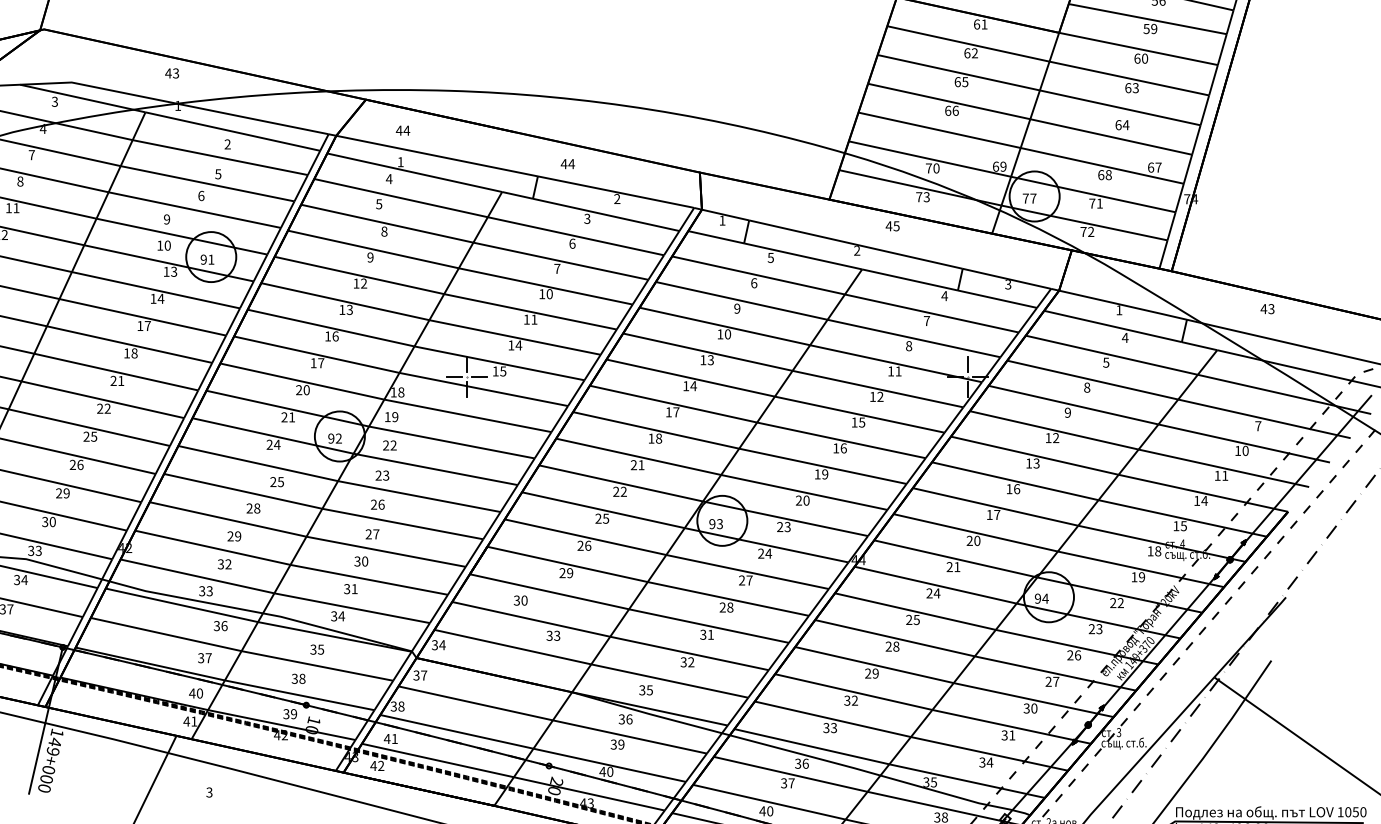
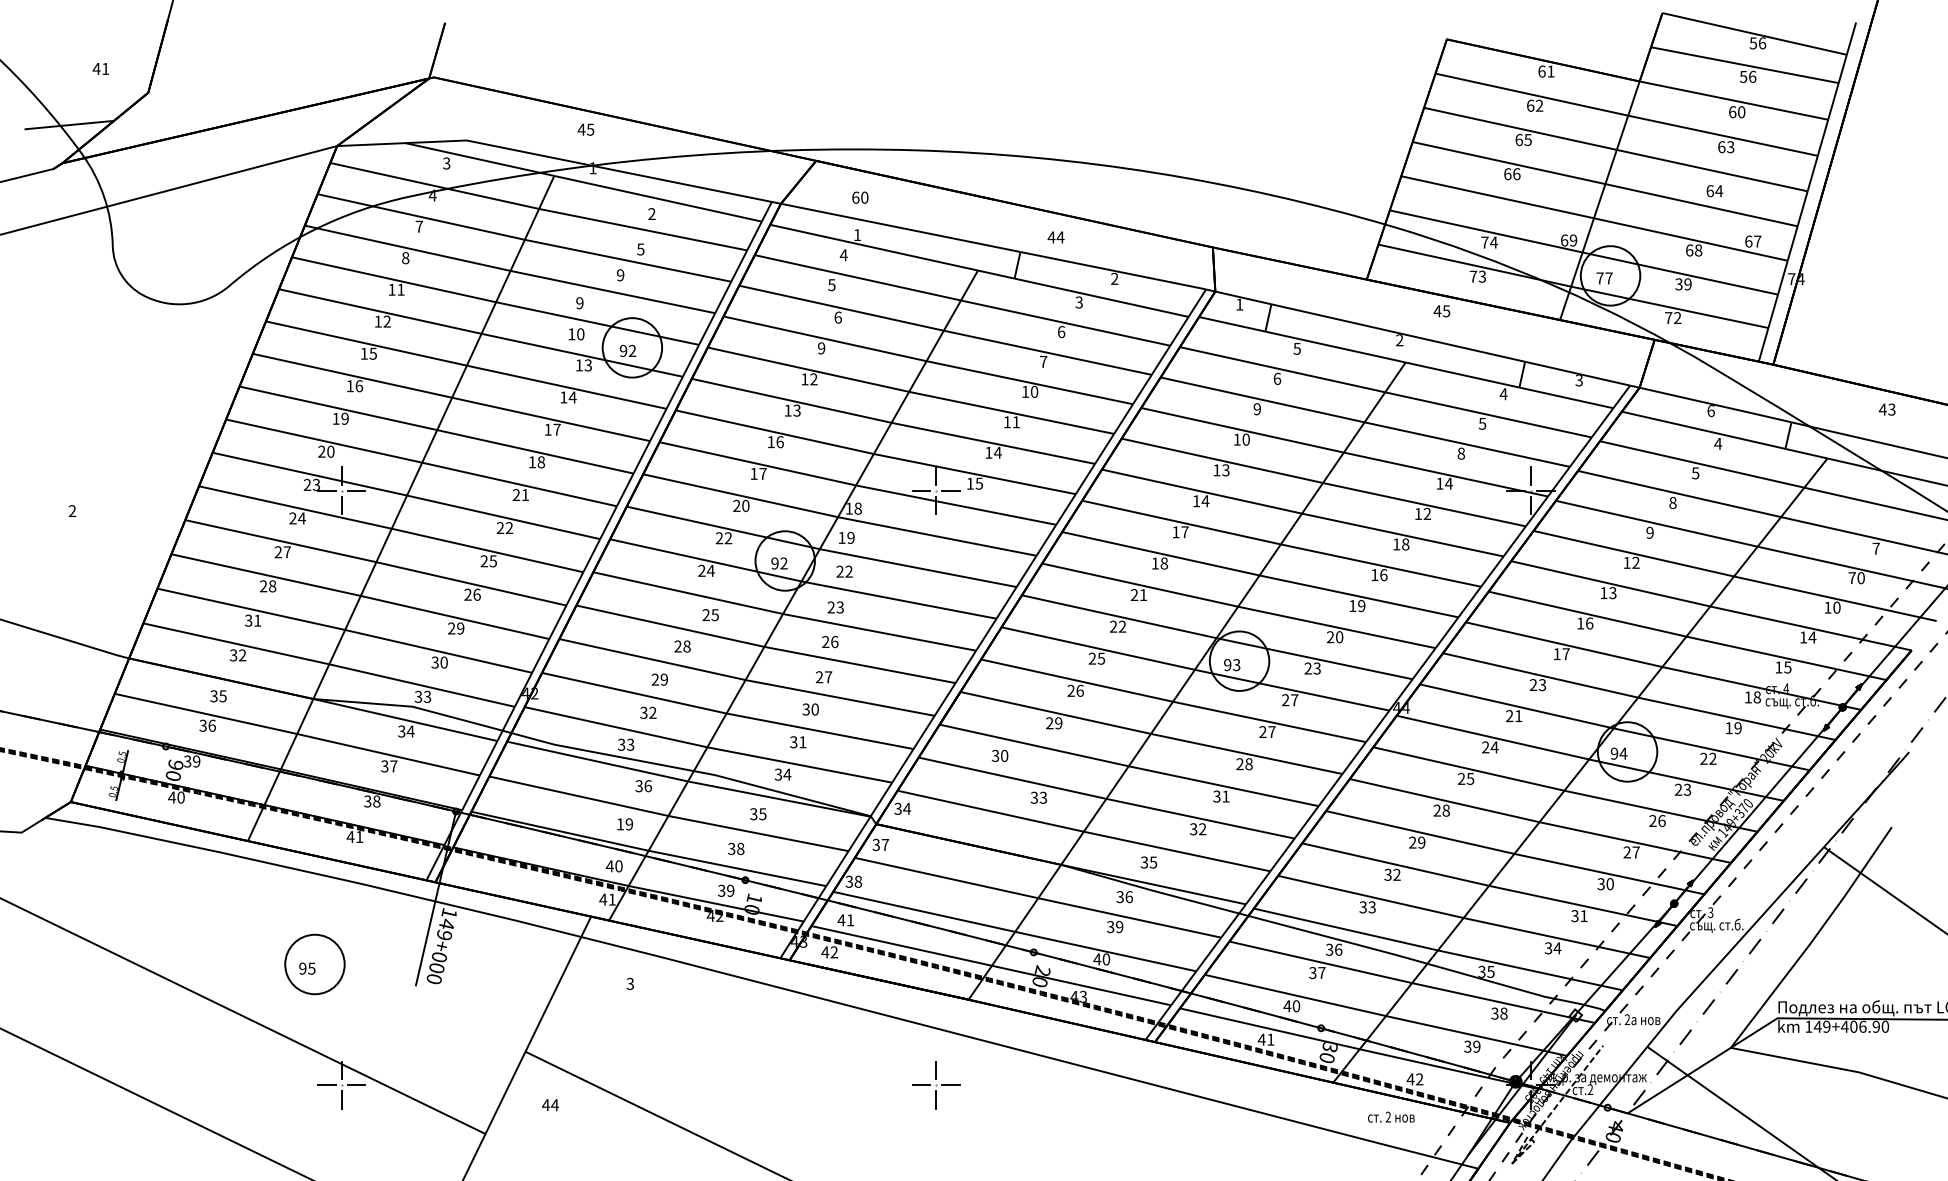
text: (1154, 28) -> (1752, 76), 59 -> 56
text: (175, 73) -> (590, 129), 43 -> 45
text: (402, 130) -> (859, 197), 44 -> 60
text: (936, 168) -> (1493, 242), 70 -> 74
text: (201, 196) -> (620, 275), 6 -> 9
text: (1096, 203) -> (1683, 284), 71 -> 39
text: (383, 231) -> (837, 317), 8 -> 6
text: (211, 259) -> (632, 350), 91 -> 92
text: (1118, 310) -> (1710, 411), 1 -> 6
text: (926, 320) -> (1482, 423), 7 -> 5
text: (898, 371) -> (1448, 483), 11 -> 14
text: (292, 417) -> (728, 538), 21 -> 22
text: (862, 422) -> (1405, 544), 15 -> 18
text: (1237, 450) -> (1851, 577), 10 -> 70
text: (1224, 475) -> (1836, 607), 11 -> 10
text: (977, 541) -> (1542, 685), 20 -> 23
text: (768, 553) -> (1294, 700), 24 -> 27
text: (204, 658) -> (624, 824), 37 -> 19

